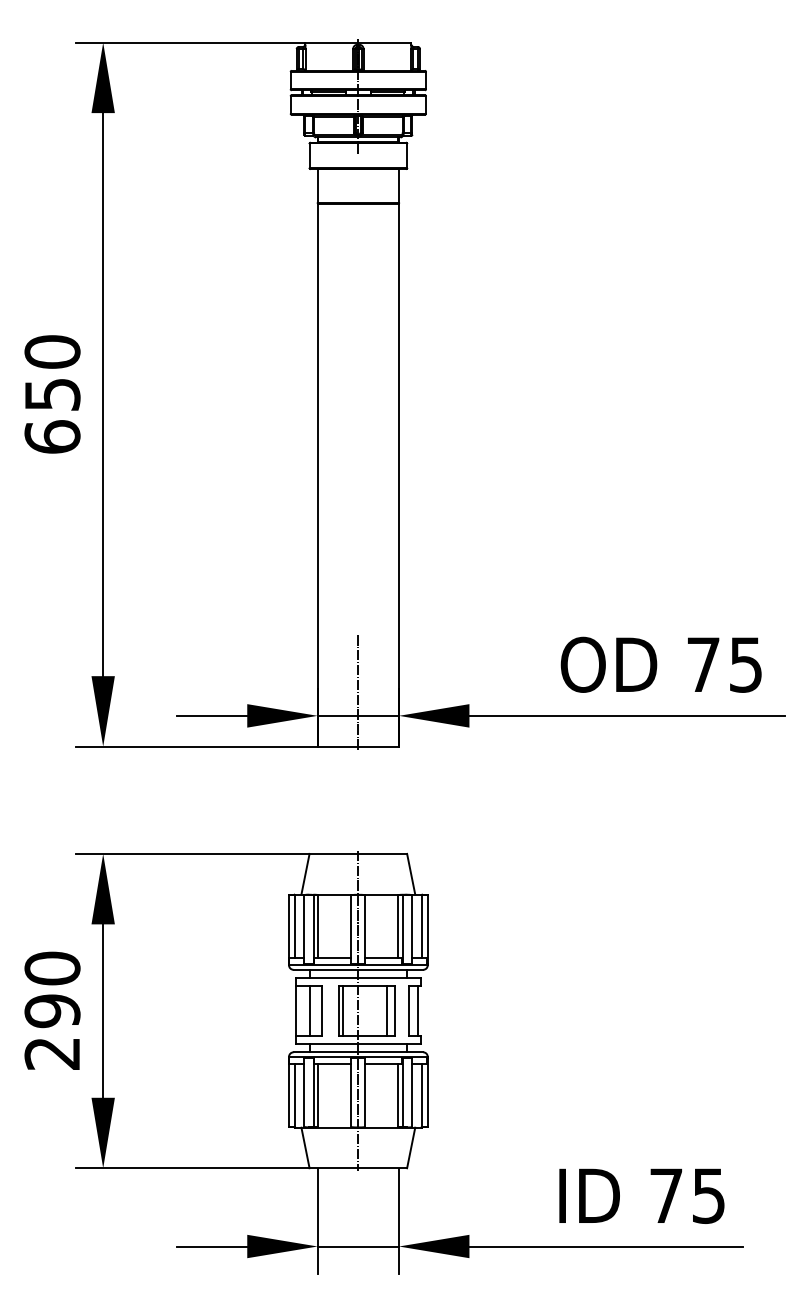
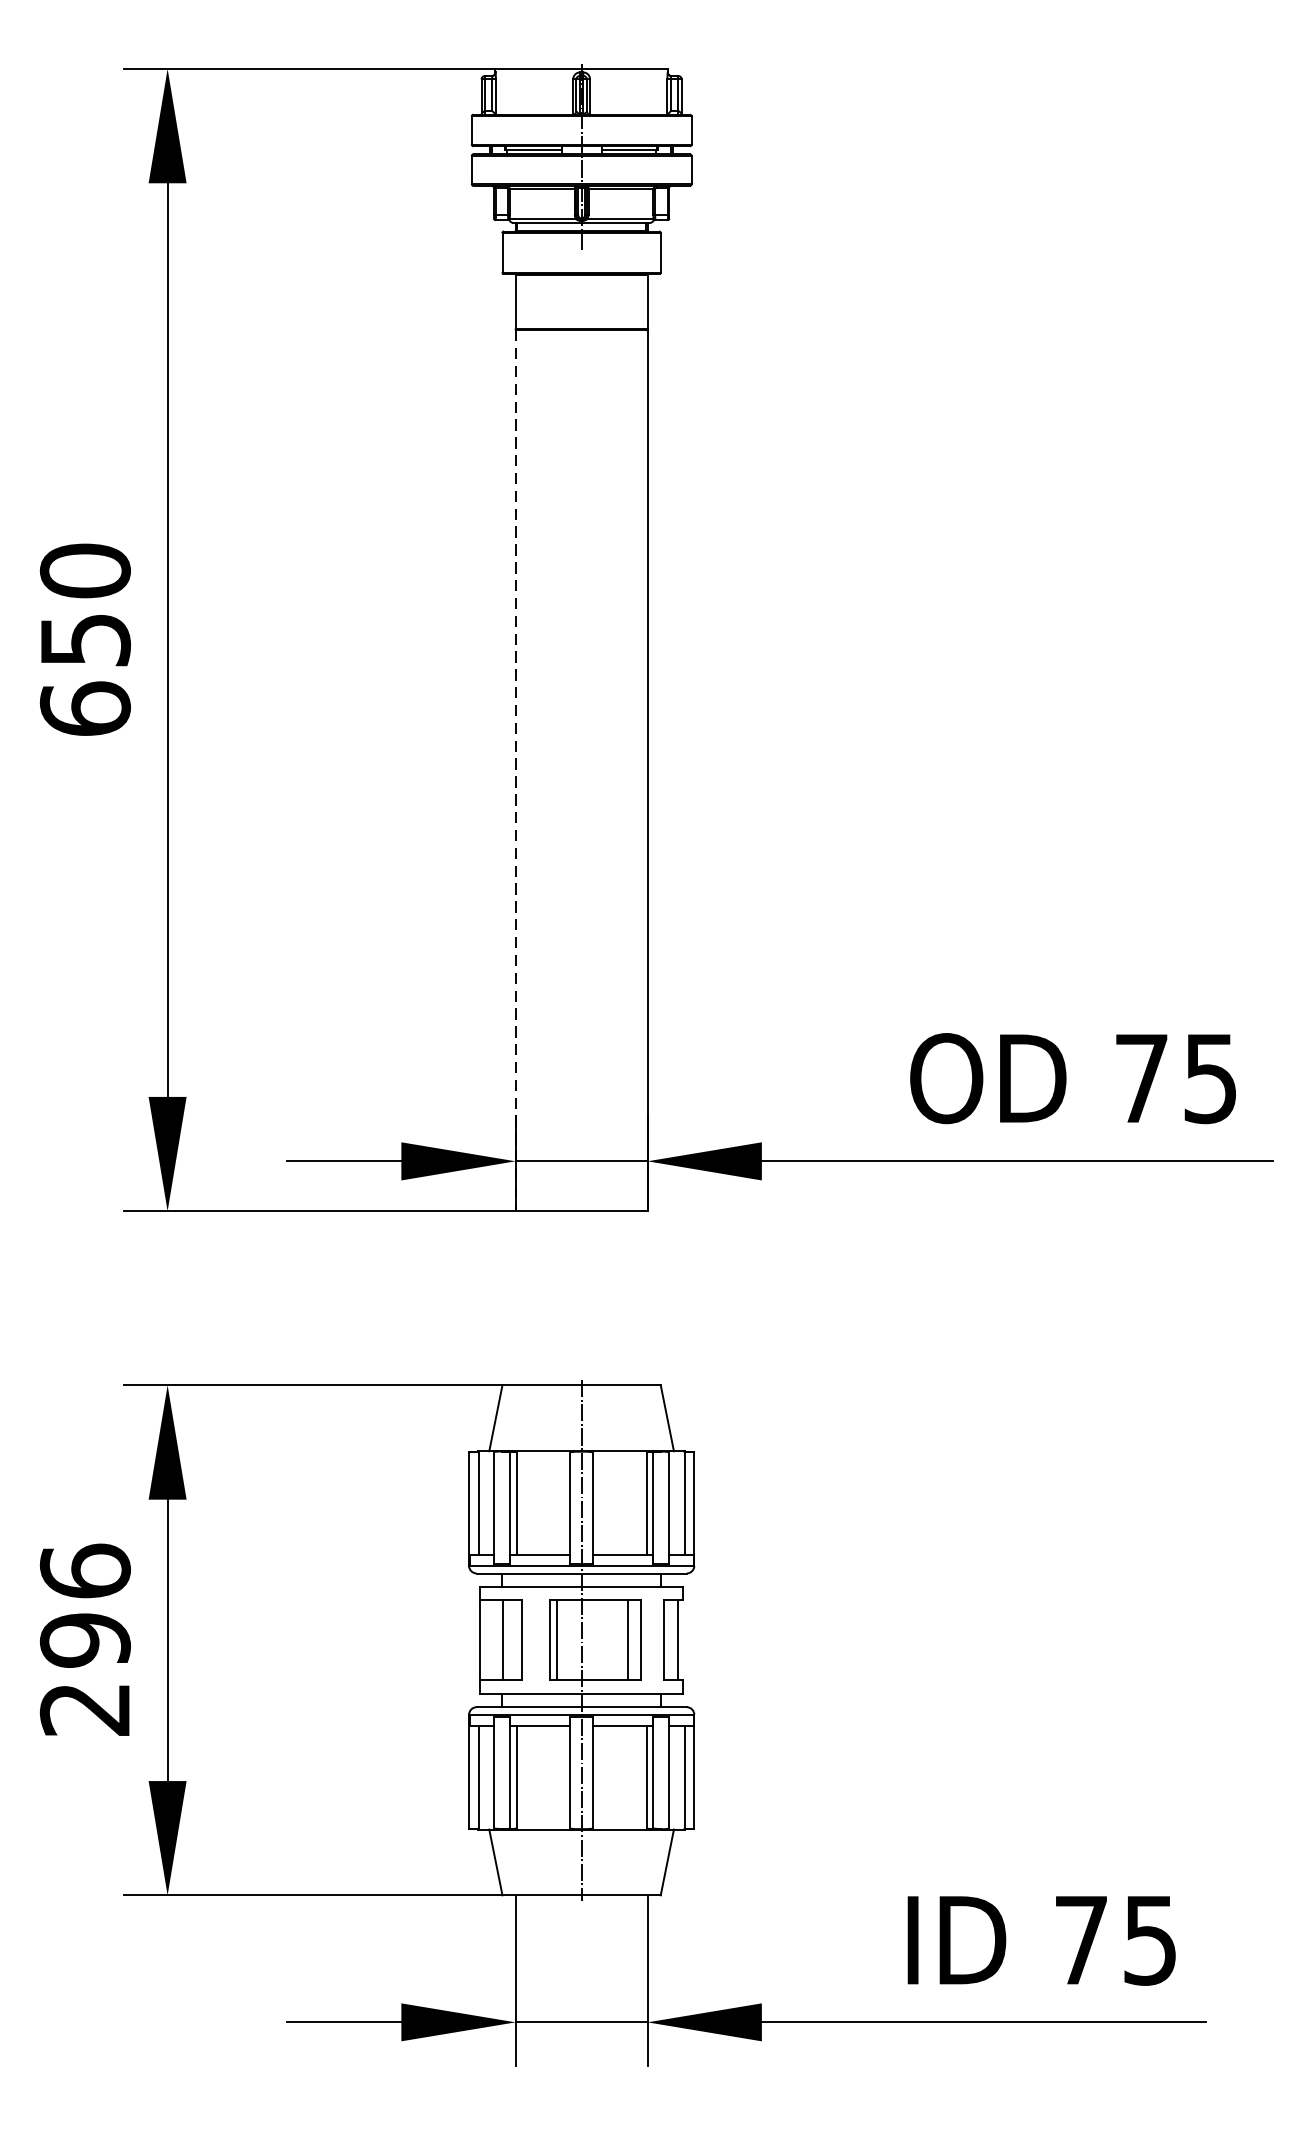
line: (317, 475) -> (515, 771), solid -> dashed
line: (358, 691) -> (581, 1121), removed
text: (52, 968) -> (85, 1571), 290 -> 296

